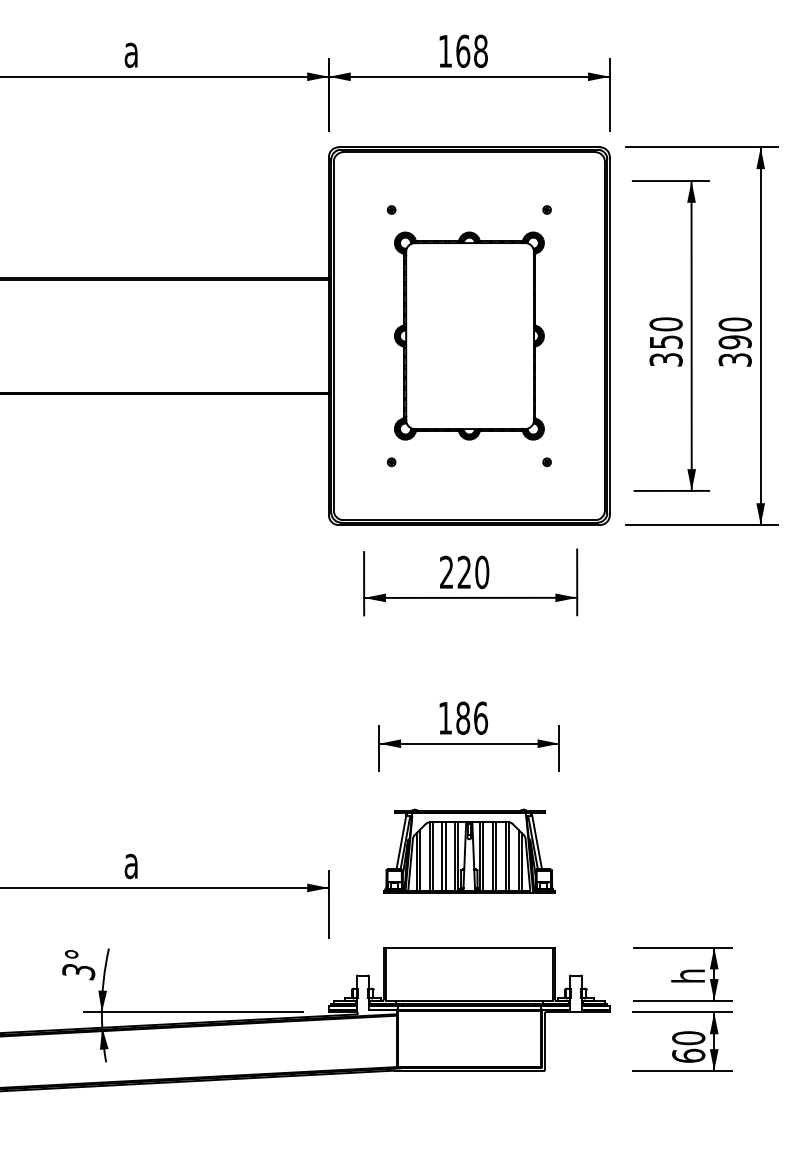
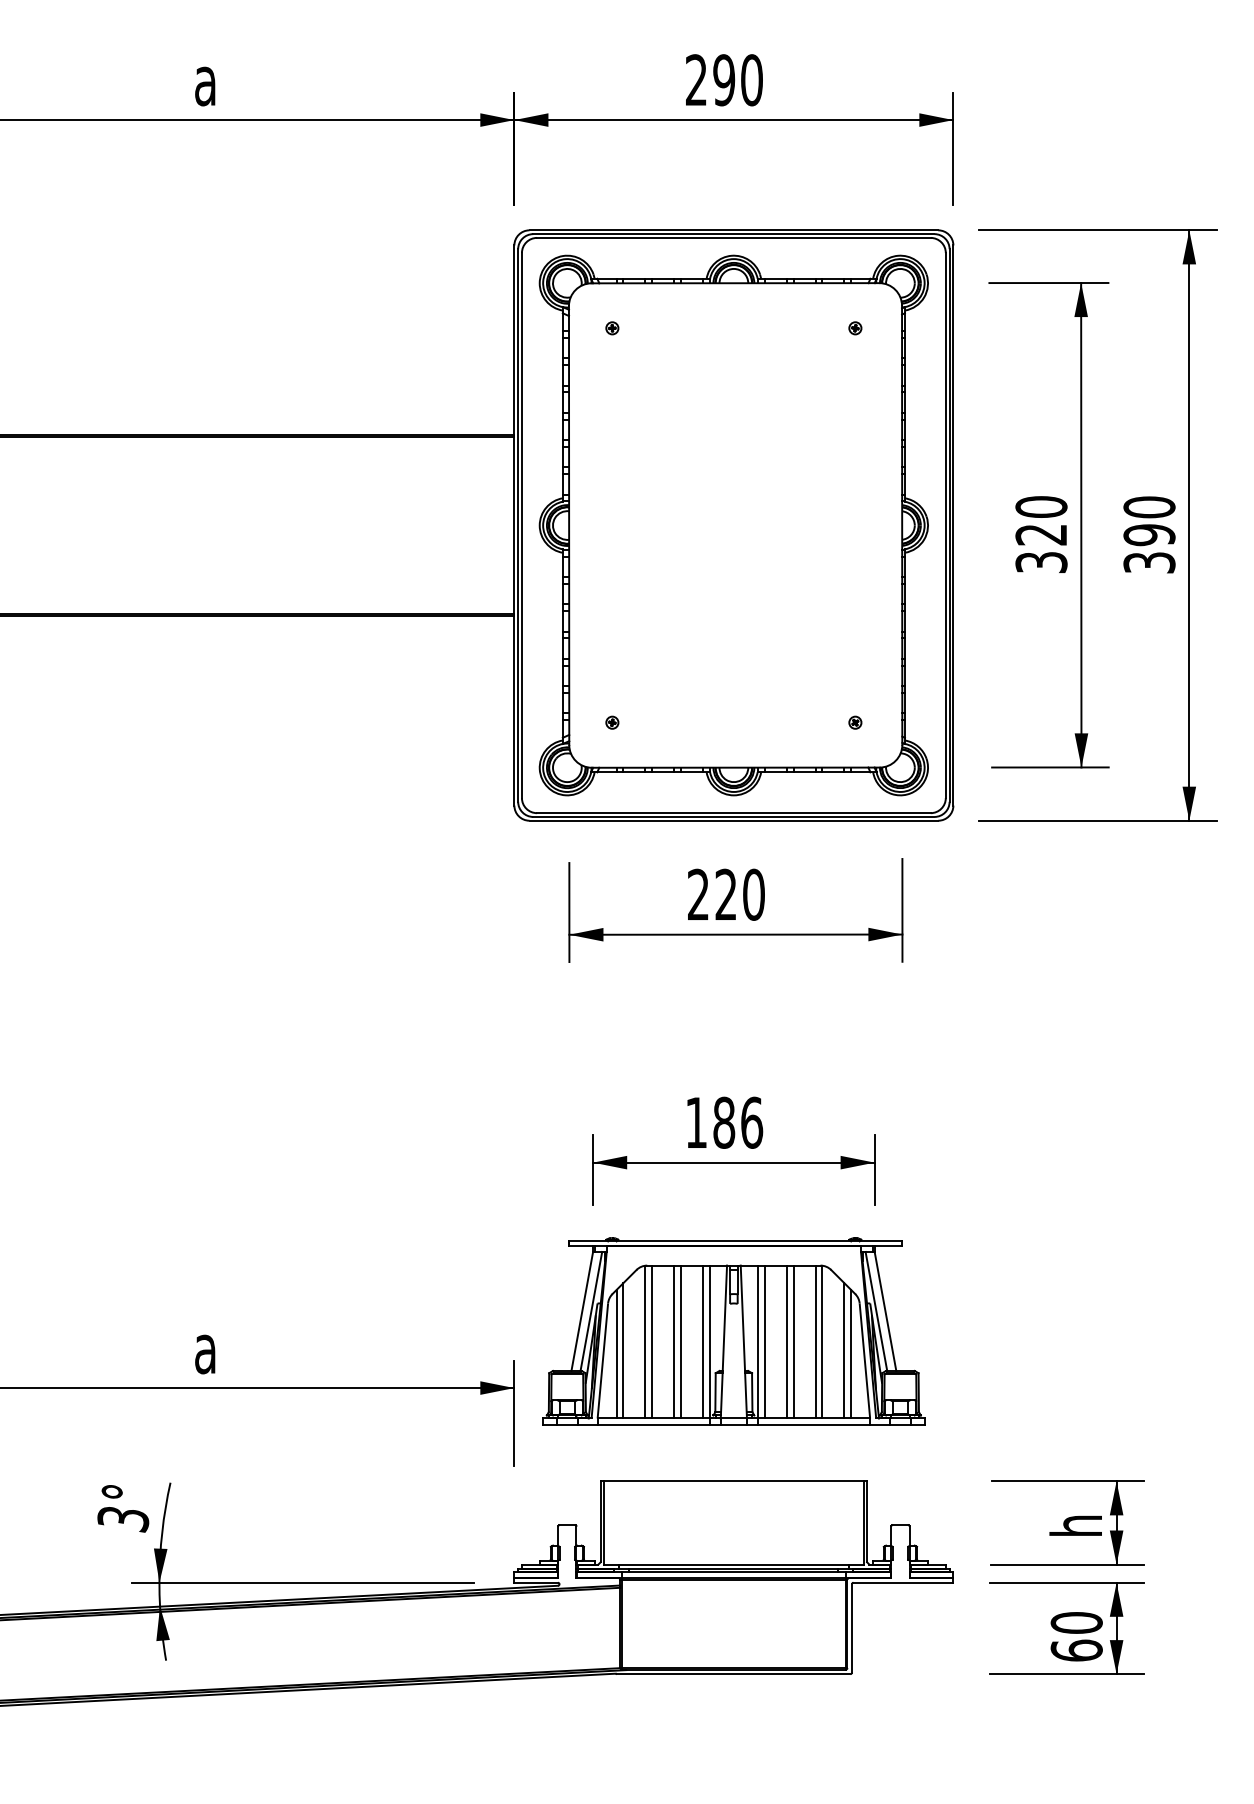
text: (462, 50) -> (723, 78), 168 -> 290
part: (469, 335) -> (734, 524), size x1.67
text: (665, 341) -> (1040, 533), 350 -> 320
part: (468, 851) -> (732, 1331), size x1.43

